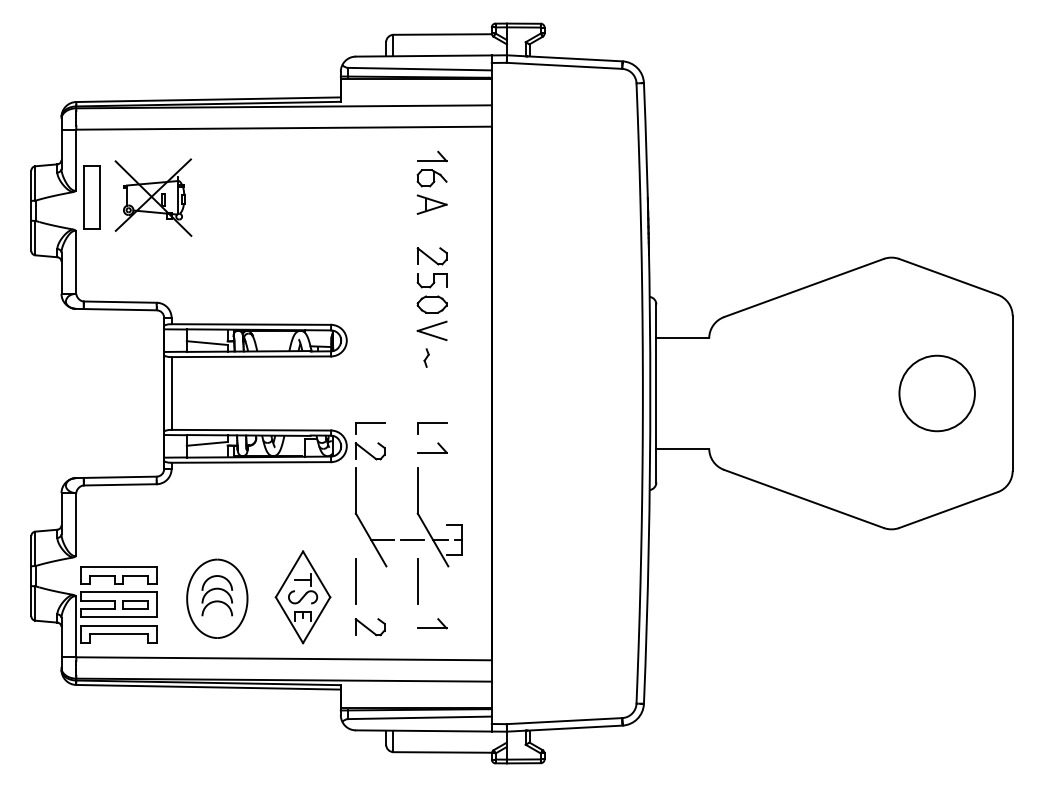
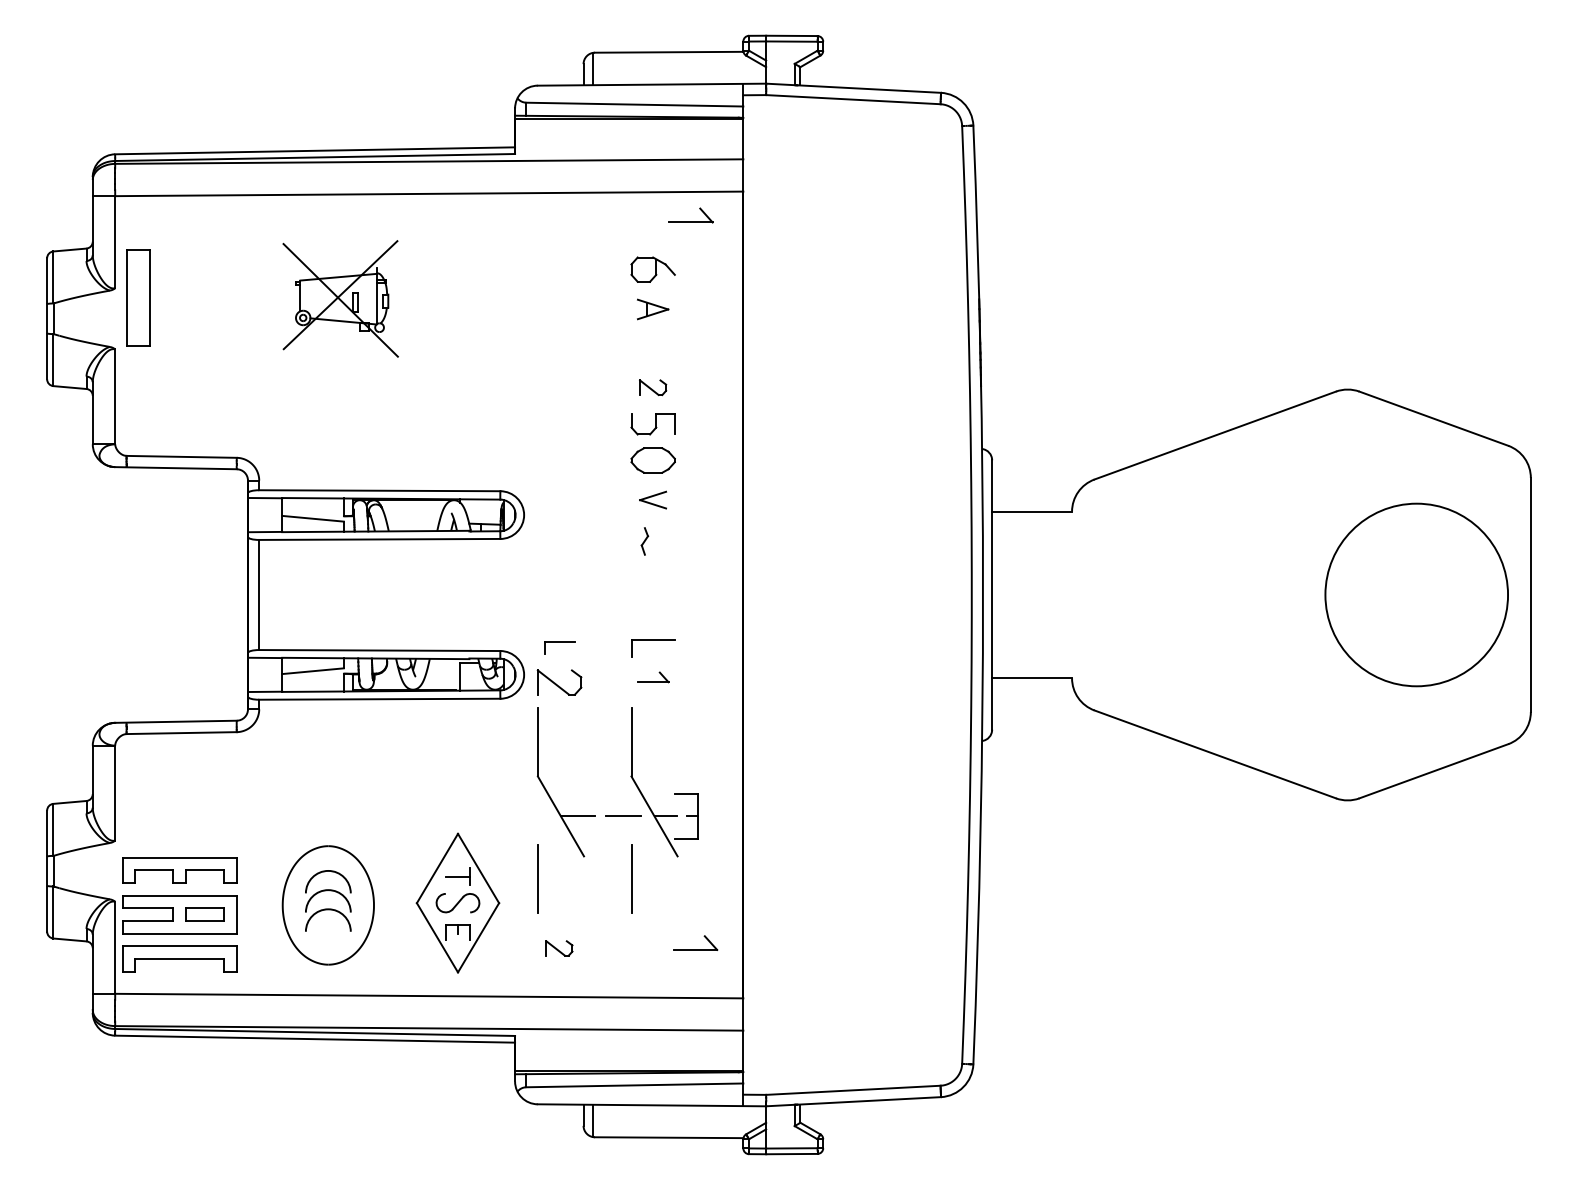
part: (432, 156) -> (691, 215), moved
part: (153, 197) -> (340, 298), moved
part: (431, 204) -> (652, 309), size x0.7
part: (431, 256) -> (652, 387), size x0.6
part: (431, 330) -> (652, 499), size x0.6
circle: (936, 393) -> (1415, 595), size x1.6
part: (370, 428) -> (559, 647), size x0.7
part: (432, 447) -> (653, 676), size x0.7
part: (432, 623) -> (696, 942), moved
part: (369, 627) -> (558, 948), size x0.6

